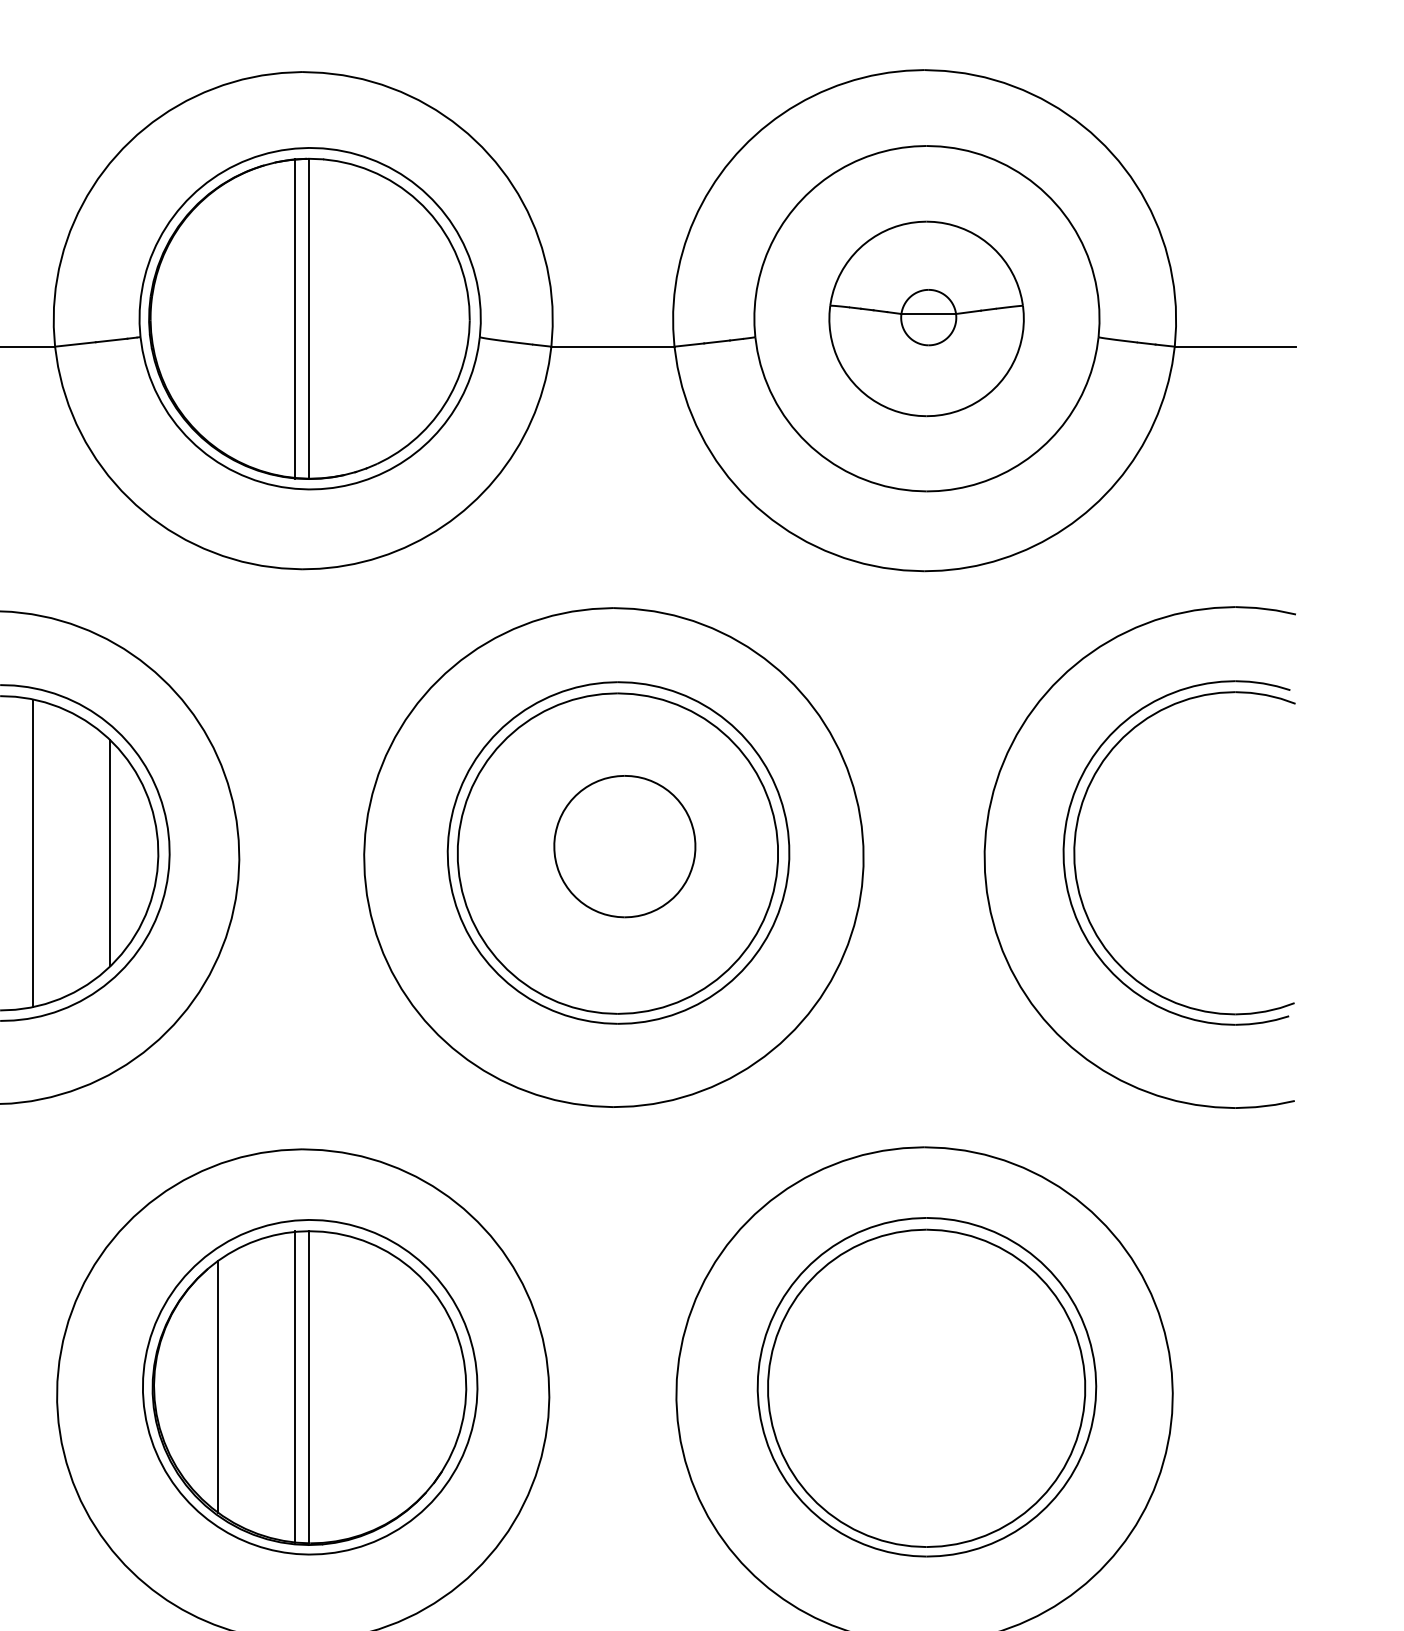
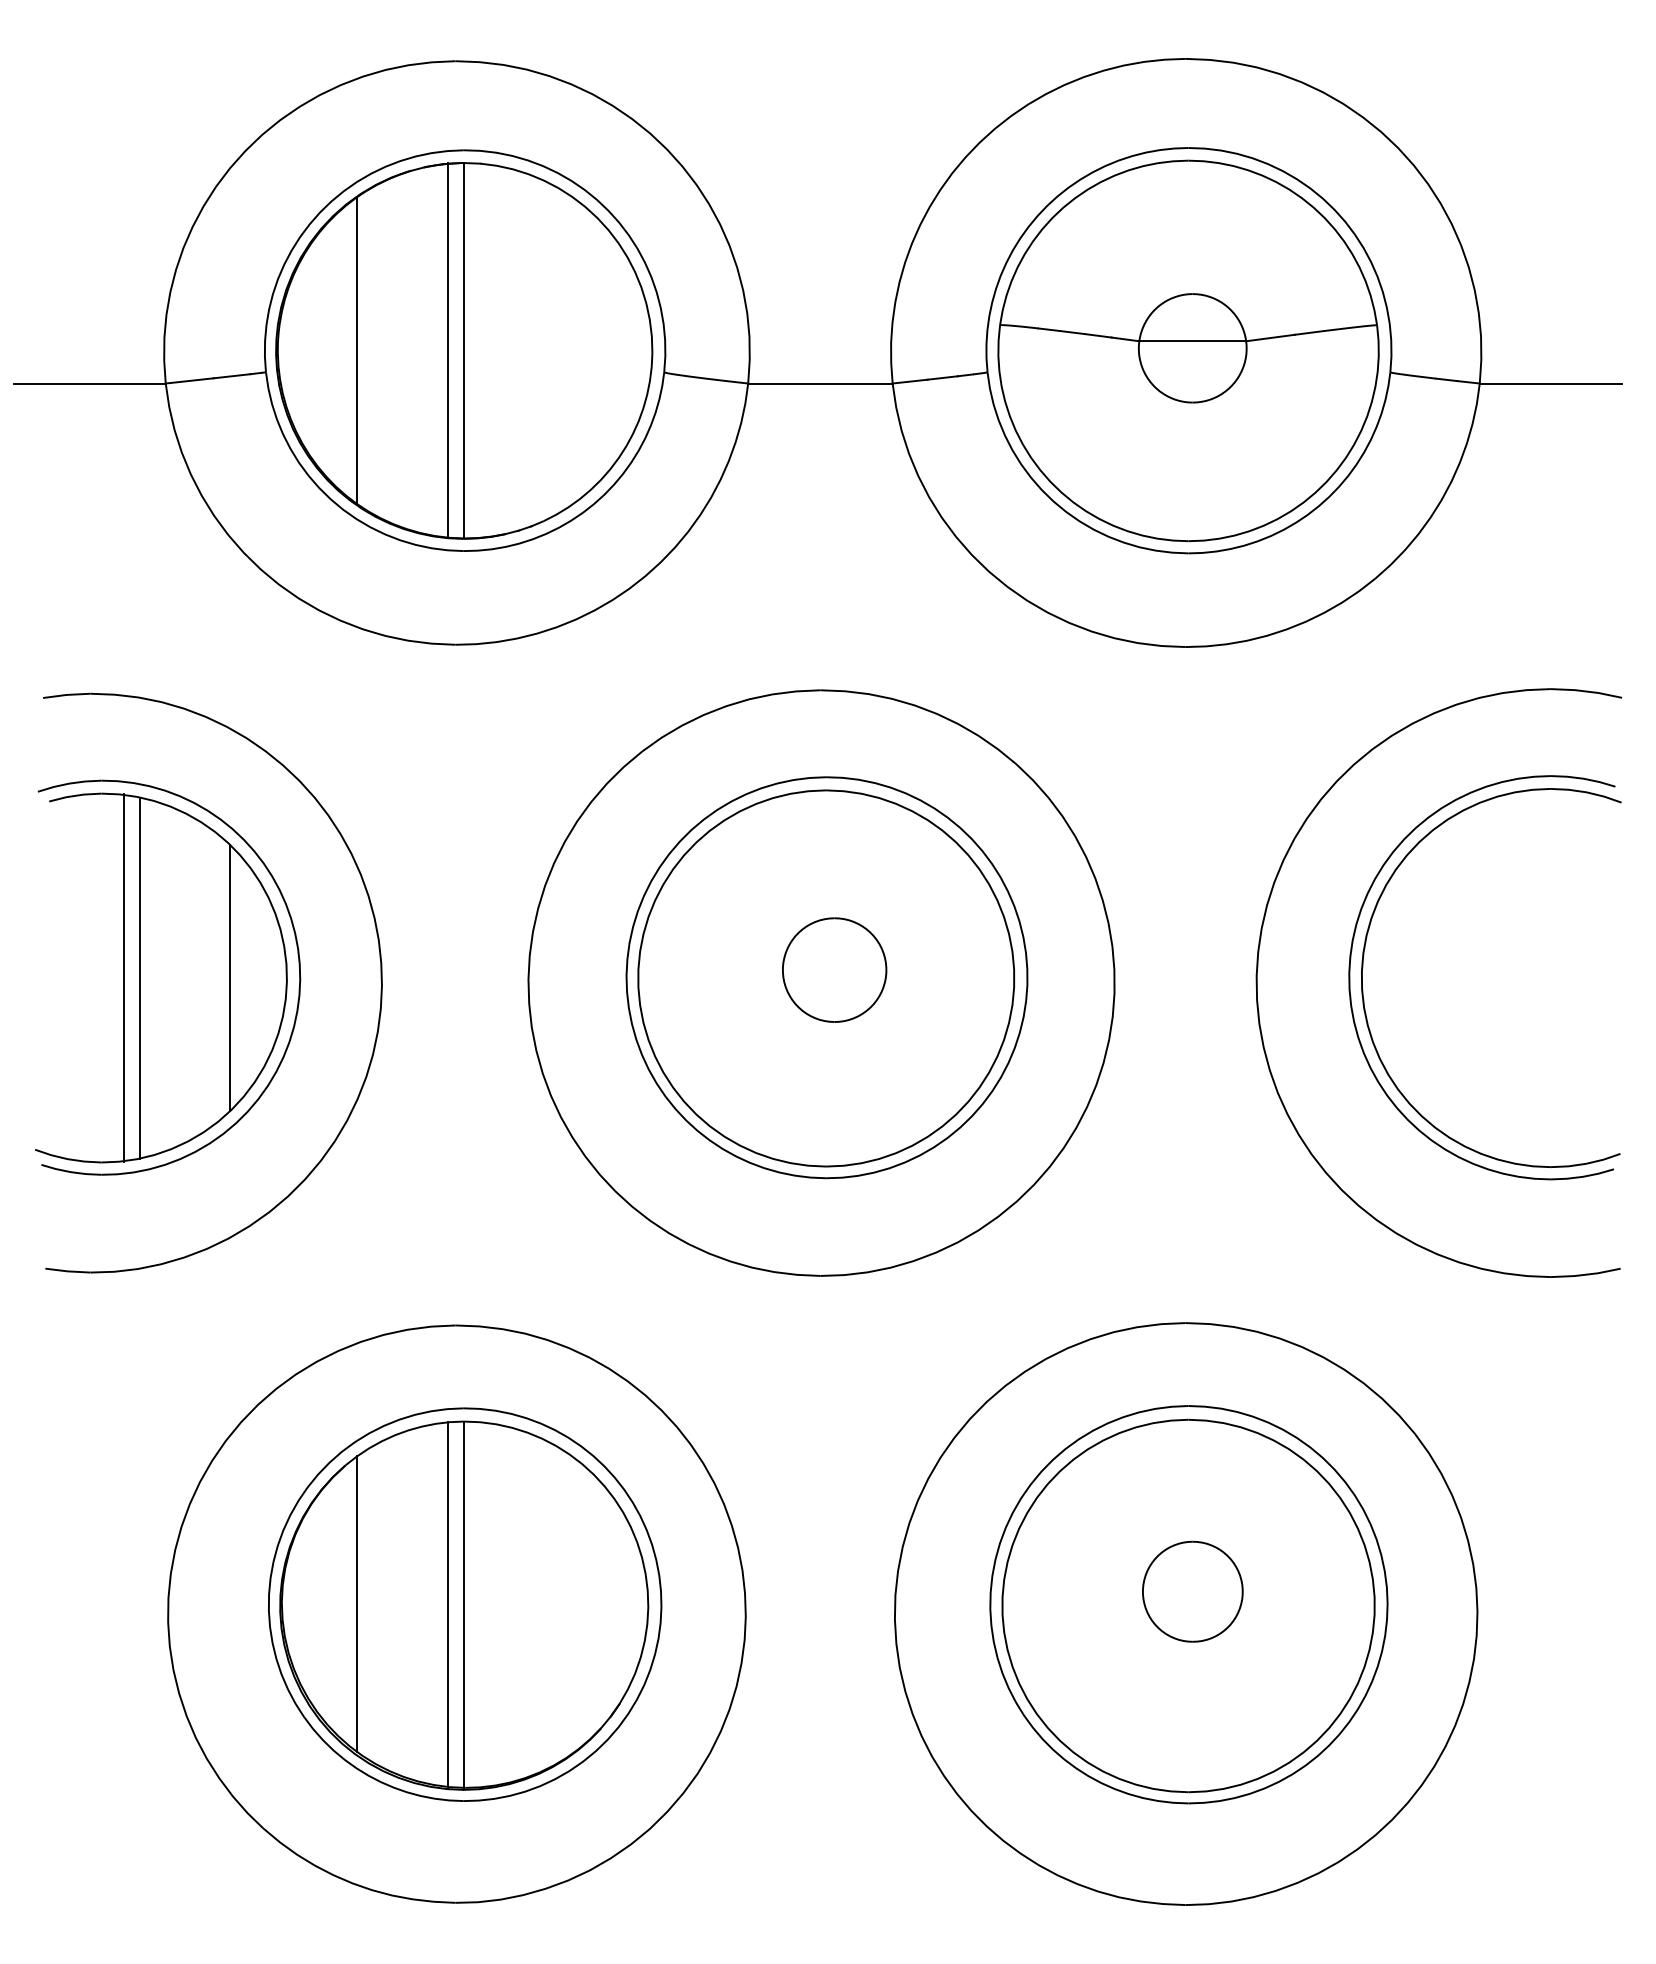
line: (218, 318) -> (357, 350), added
part: (926, 318) -> (1188, 350), size x1.67
part: (624, 845) -> (834, 969), size x0.62
line: (19, 852) -> (124, 977), added
part: (929, 1376) -> (1192, 1591), added

